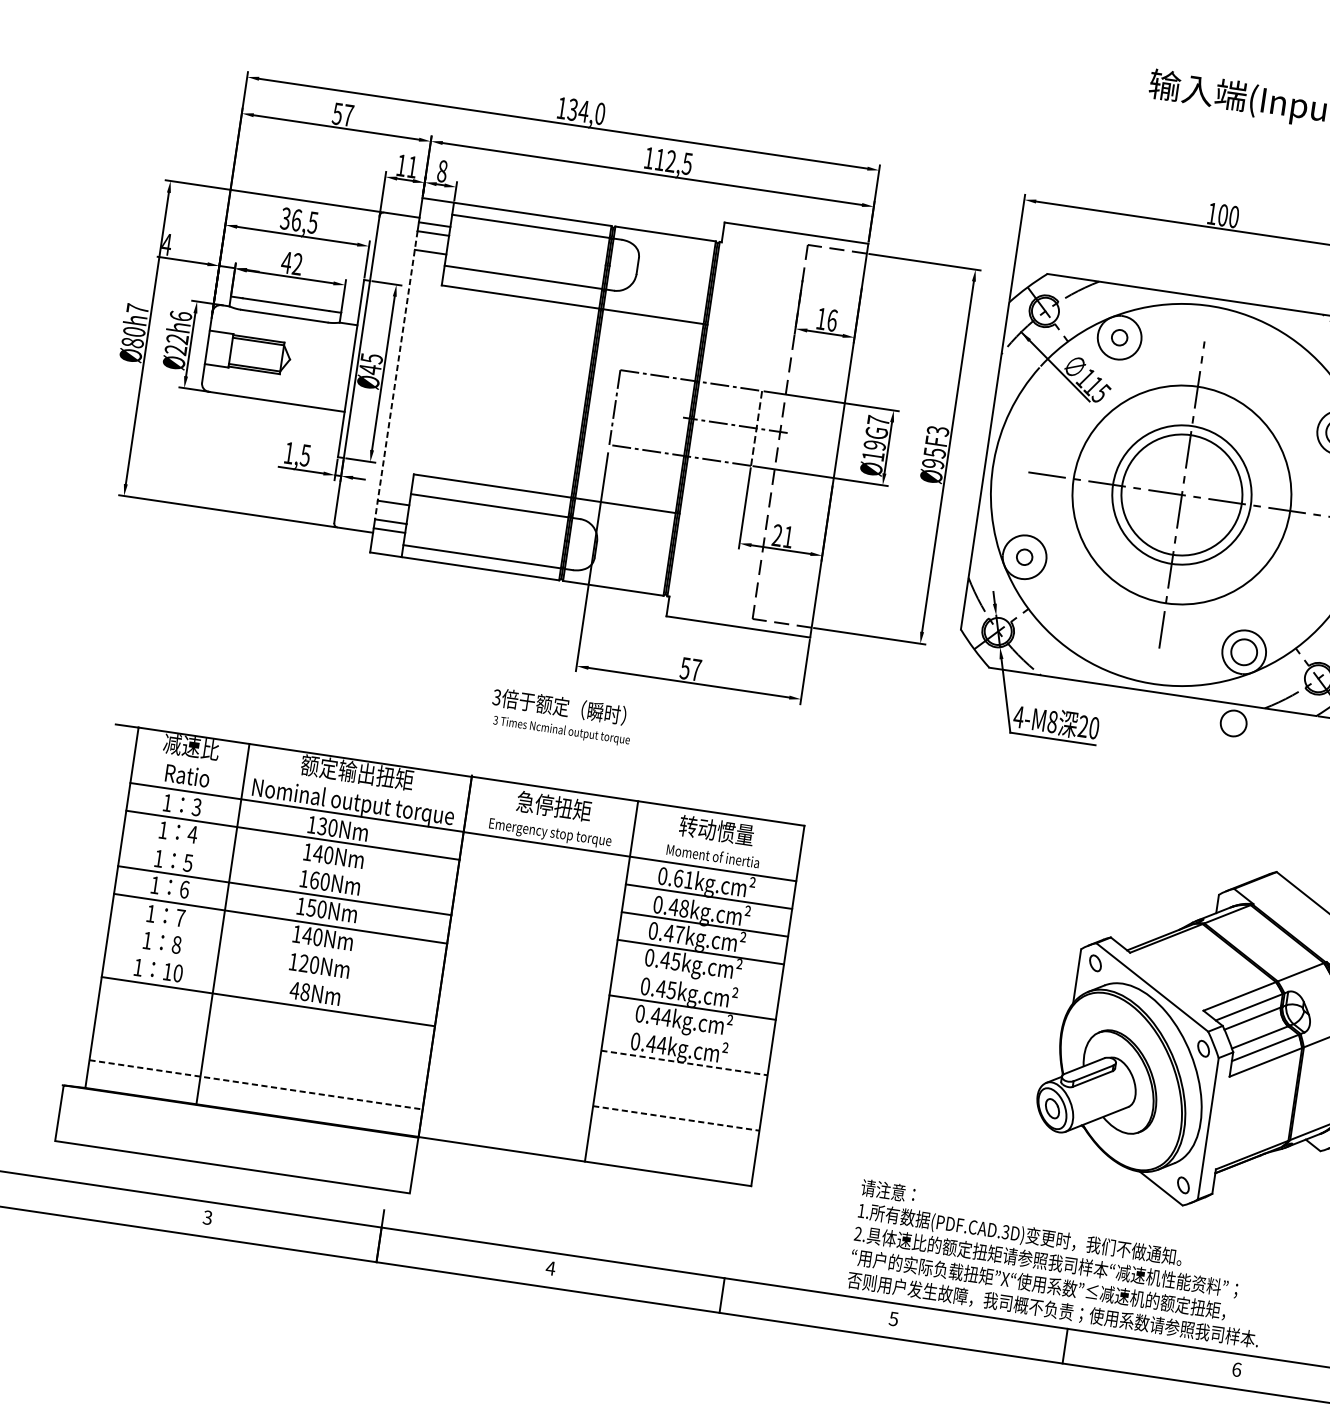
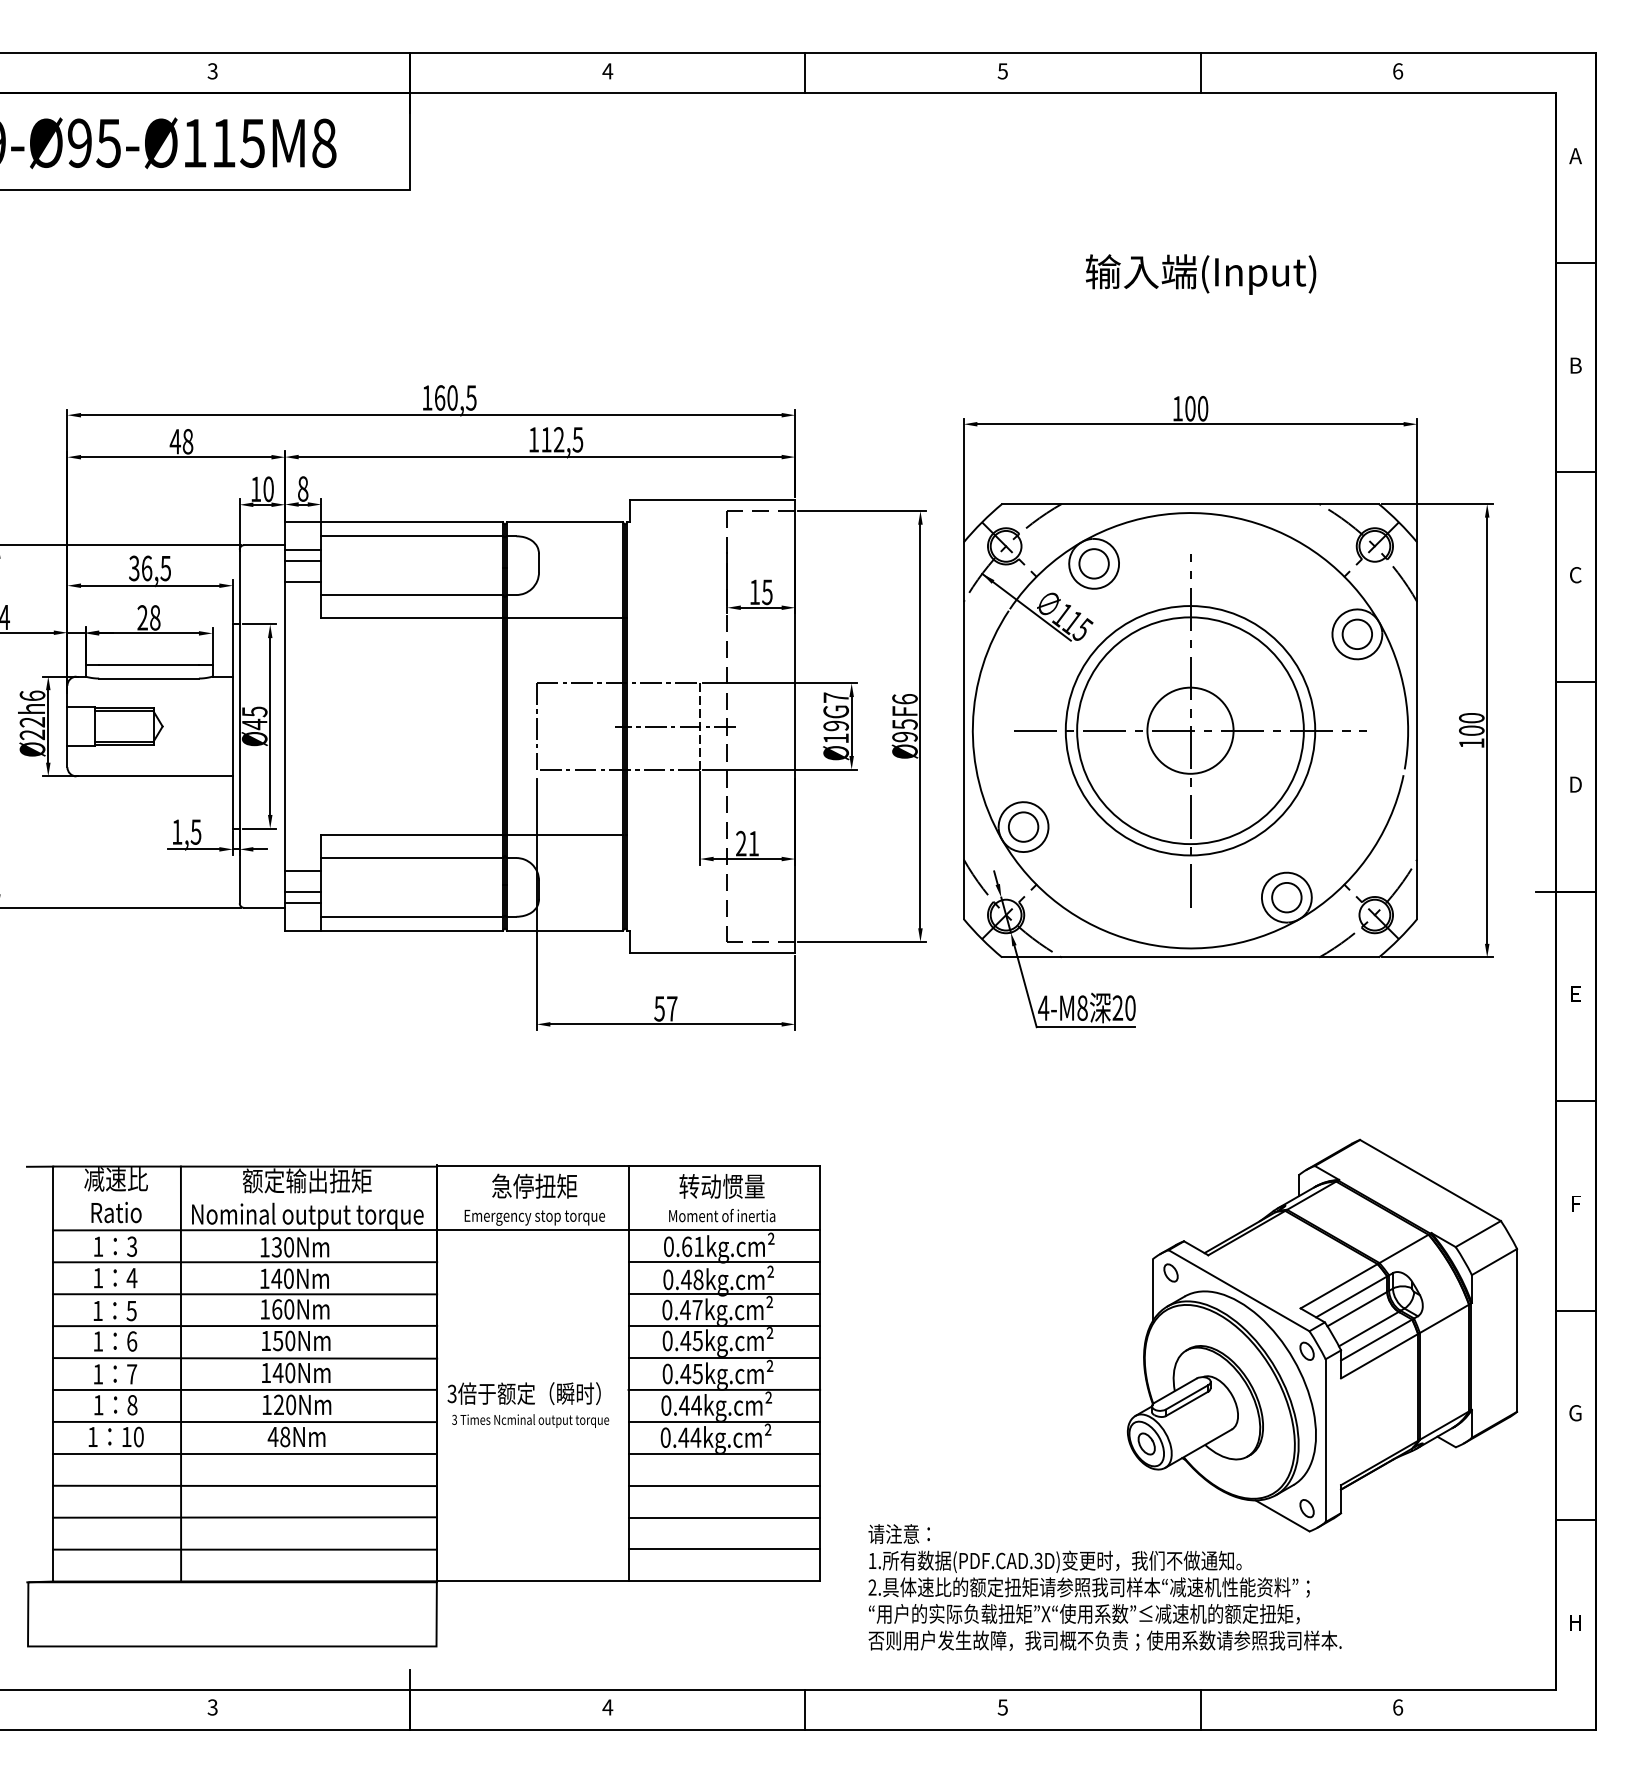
text: (586, 111) -> (455, 397), 134,0 -> 160,5
text: (342, 114) -> (181, 441), 57 -> 48
text: (412, 167) -> (268, 489), 11 -> 10
text: (291, 263) -> (148, 617), 42 -> 28
text: (832, 320) -> (767, 592), 16 -> 15
circle: (1119, 337) -> (1093, 563), size x1.67
line: (396, 375) -> (285, 726), dashed -> solid
text: (937, 431) -> (904, 699), F3 -> F6
circle: (1181, 494) -> (1190, 730), size x0.62
circle: (1181, 494) -> (1190, 730), size x1.43
circle: (1024, 556) -> (1023, 826), size x1.67
text: (561, 716) -> (528, 1404), moved
circle: (1233, 723) -> (1286, 979), removed
line: (289, 863) -> (245, 1294), added
line: (276, 945) -> (245, 1389), added
line: (272, 973) -> (245, 1421), added
line: (696, 979) -> (724, 1357), added
line: (264, 1029) -> (245, 1485), added
line: (688, 1035) -> (724, 1421), added
line: (260, 1056) -> (245, 1517), added
line: (684, 1062) -> (724, 1453), dashed -> solid
line: (256, 1084) -> (245, 1549), dashed -> solid
line: (680, 1090) -> (724, 1485), added
line: (676, 1118) -> (724, 1517), dashed -> solid
line: (672, 1146) -> (724, 1549), added
text: (1059, 1263) -> (1104, 1587), moved

